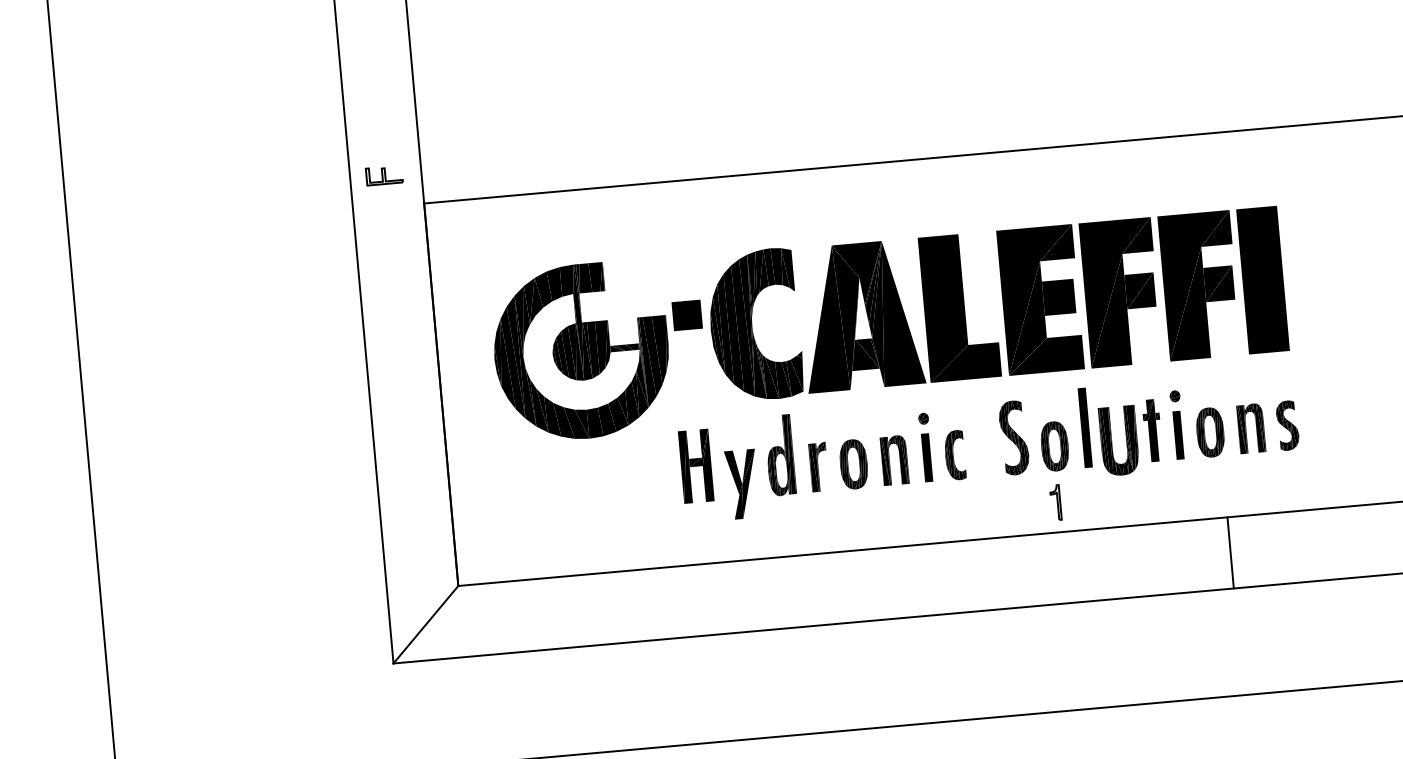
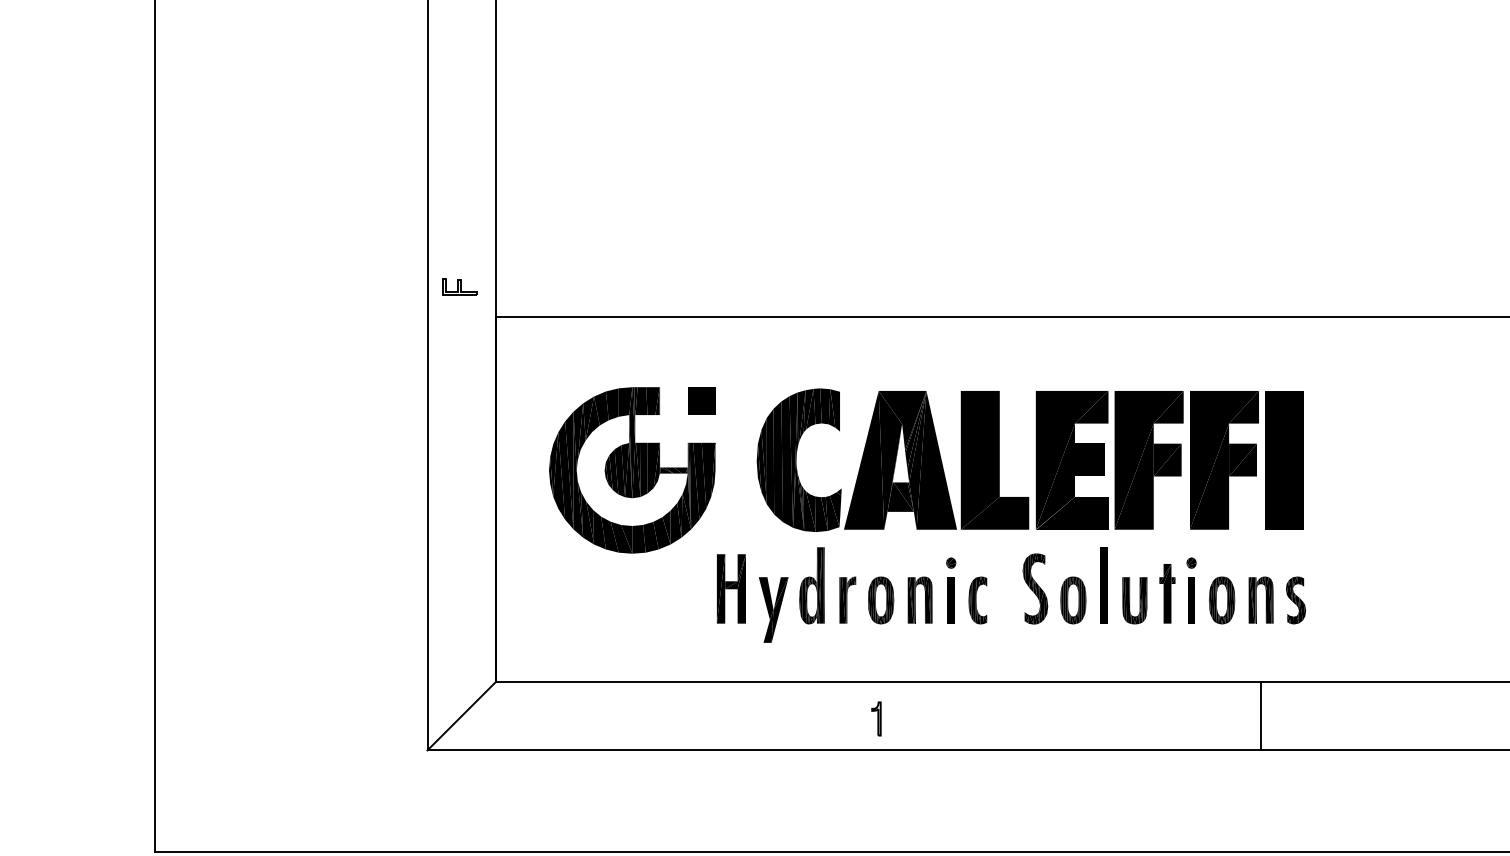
part: (687, 314) -> (701, 400), moved
part: (1118, 440) -> (1134, 600), size x0.71
part: (1055, 502) -> (876, 718), moved
line: (1231, 553) -> (1261, 716), moved

